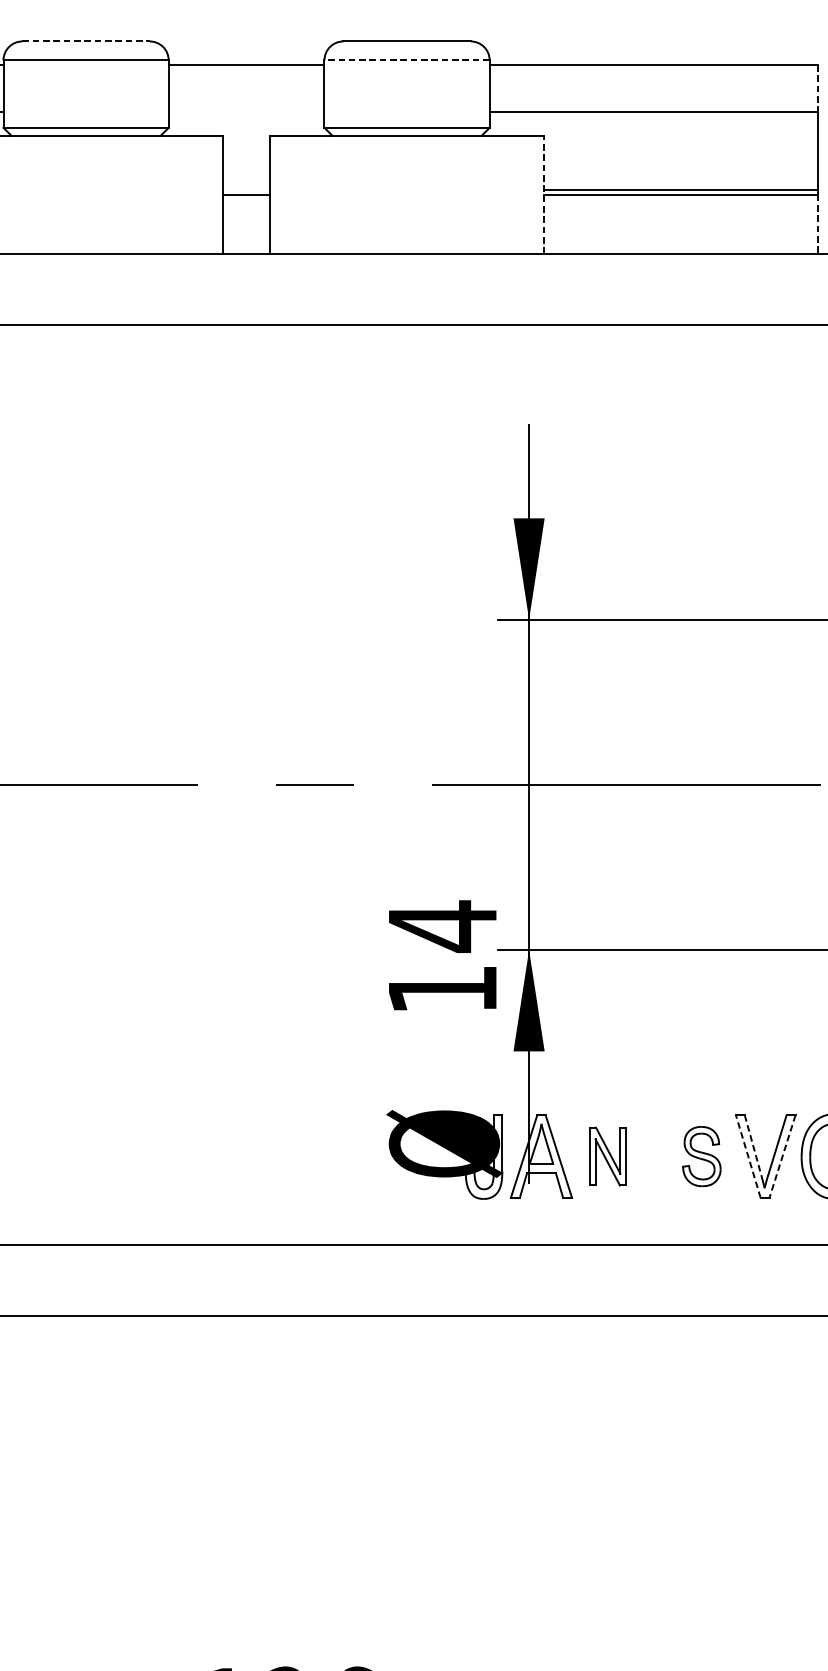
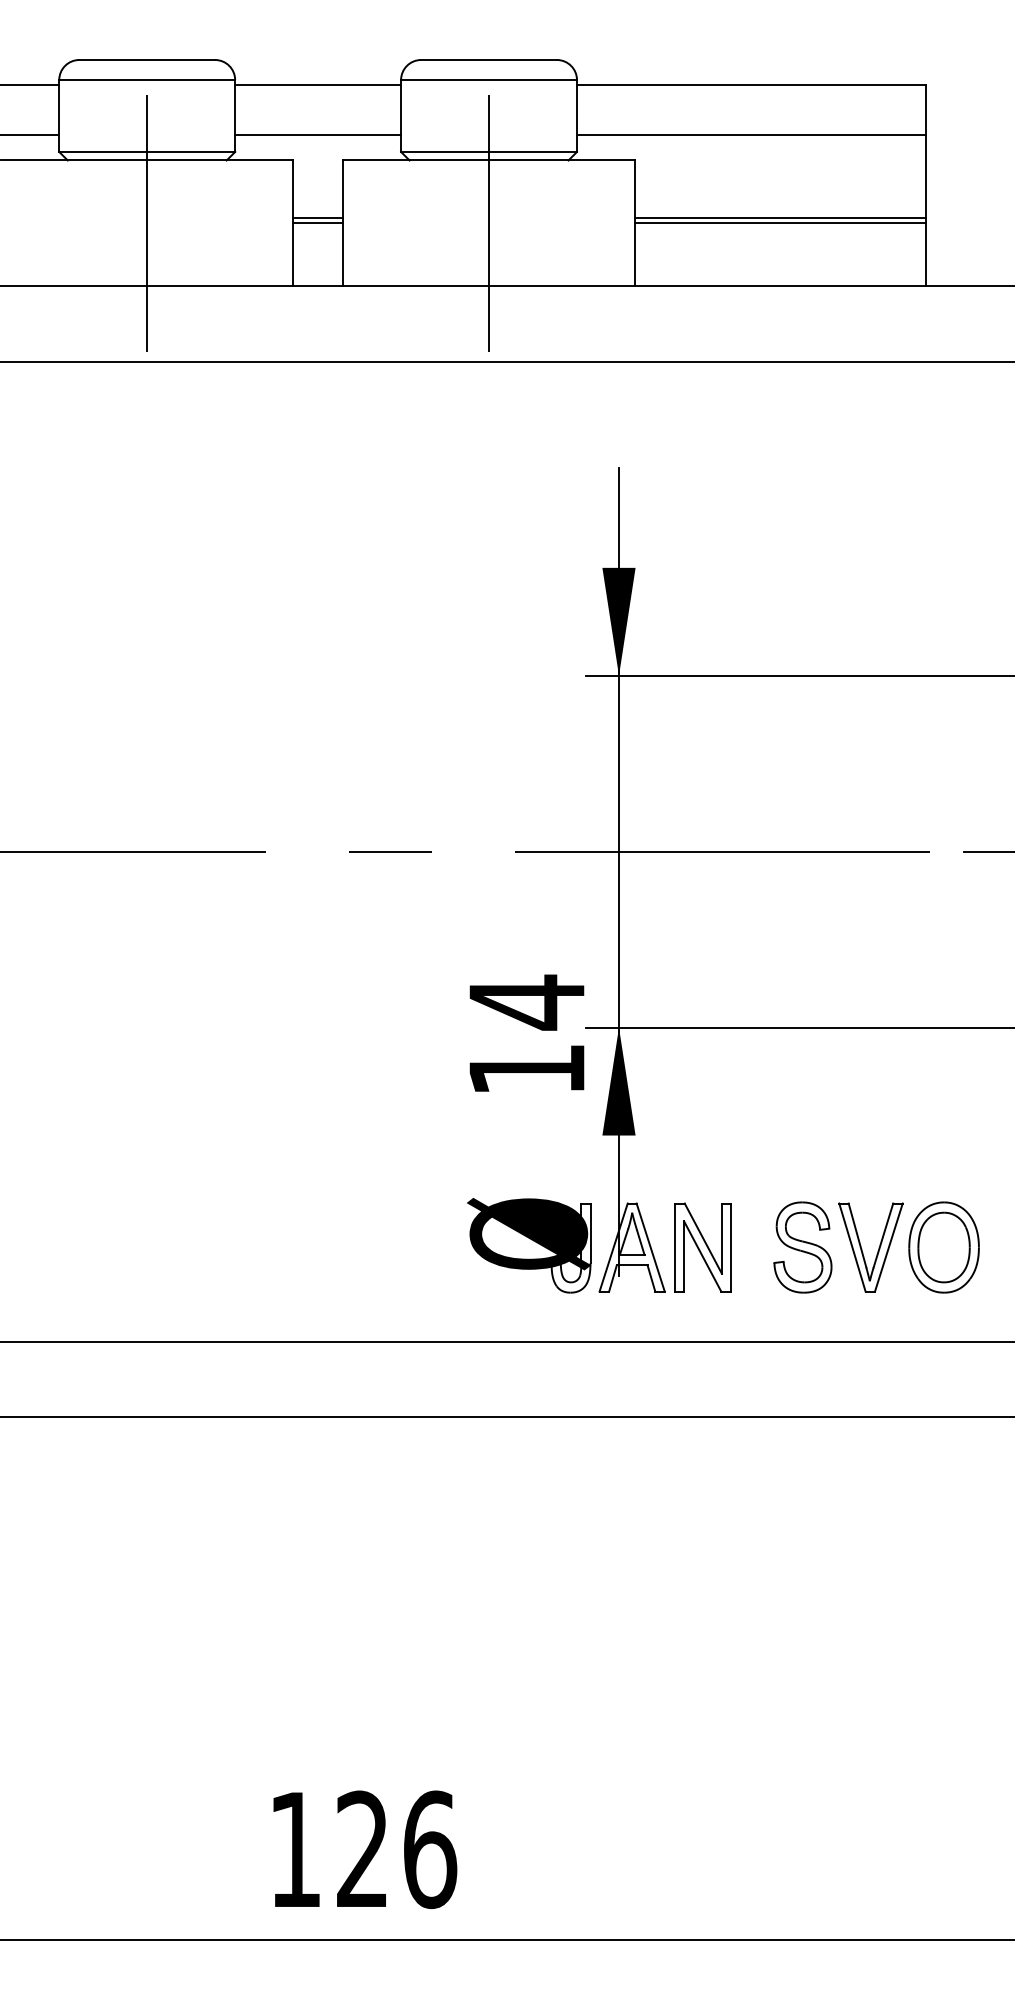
line: (86, 41) -> (147, 59), dashed -> solid
line: (407, 60) -> (489, 80), dashed -> solid
line: (817, 88) -> (926, 110), dashed -> solid
line: (246, 112) -> (318, 135), added
line: (246, 190) -> (318, 218), added
line: (86, 194) -> (147, 223), added
line: (407, 194) -> (489, 223), added
line: (543, 194) -> (634, 223), dashed -> solid
line: (817, 225) -> (926, 255), dashed -> solid
line: (753, 1145) -> (857, 1235), dashed -> solid
part: (607, 1156) -> (702, 1247), size x1.43
part: (701, 1156) -> (802, 1247), size x1.43
line: (748, 1156) -> (852, 1247), dashed -> solid
line: (782, 1157) -> (888, 1248), dashed -> solid

